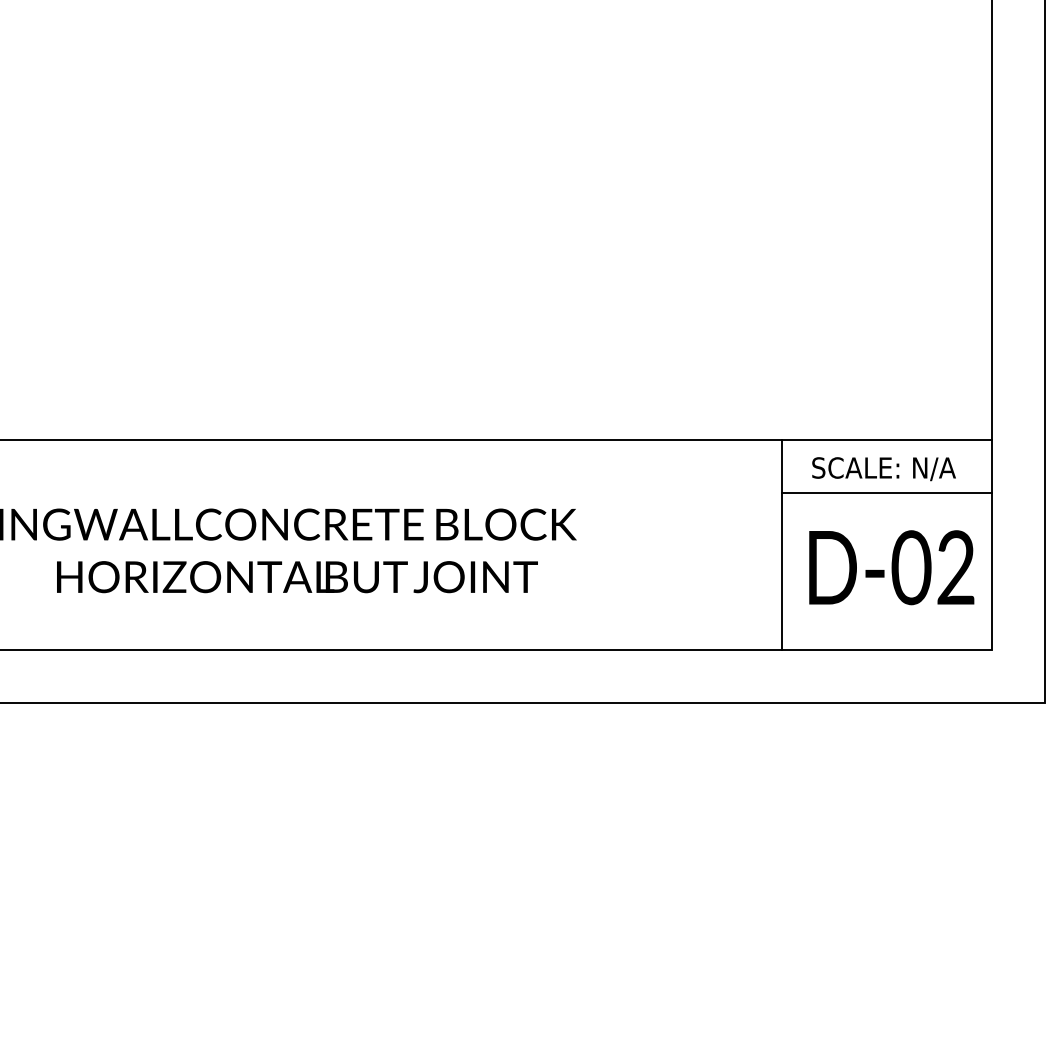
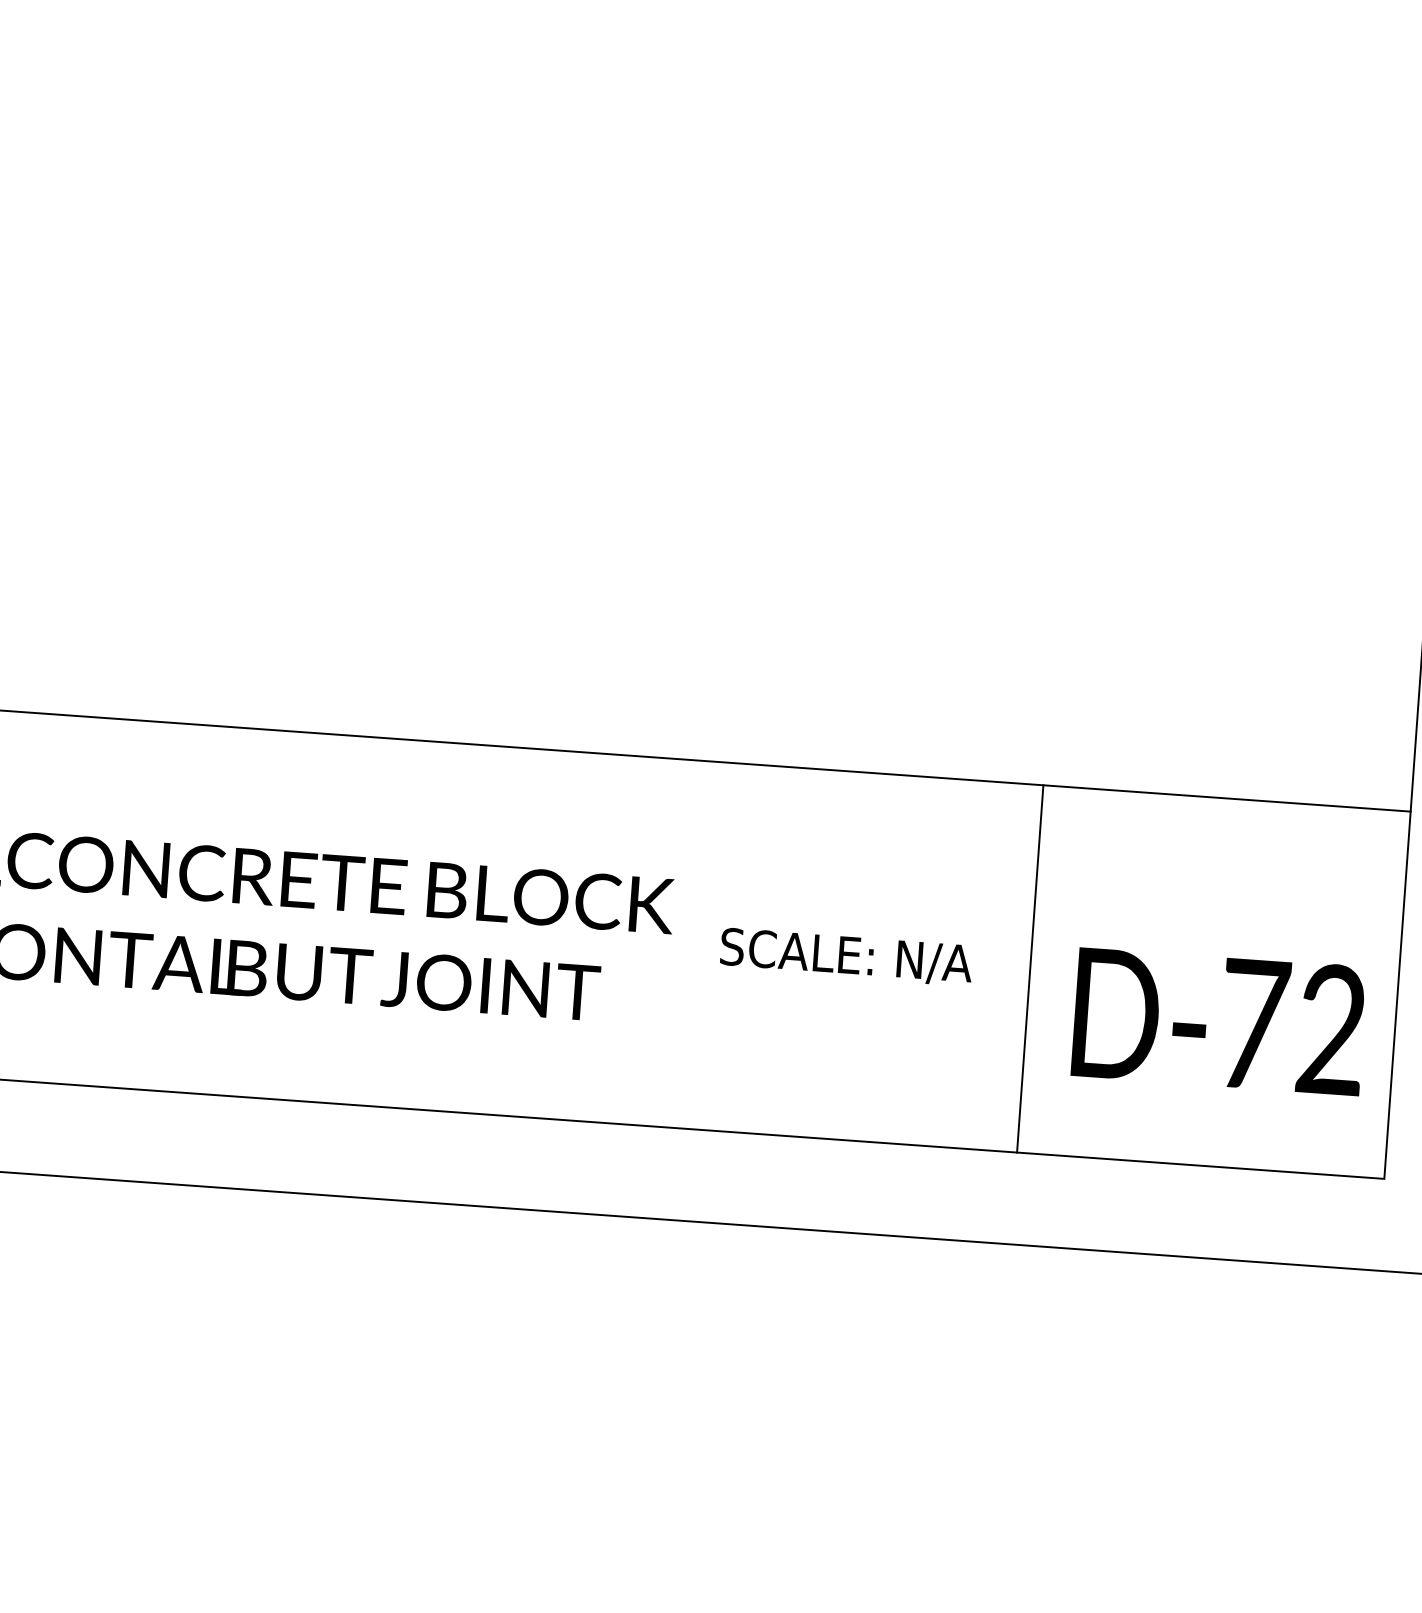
text: (883, 469) -> (845, 957), moved
line: (887, 492) -> (1221, 889), removed
text: (911, 567) -> (1253, 1023), D-02 -> D-72

